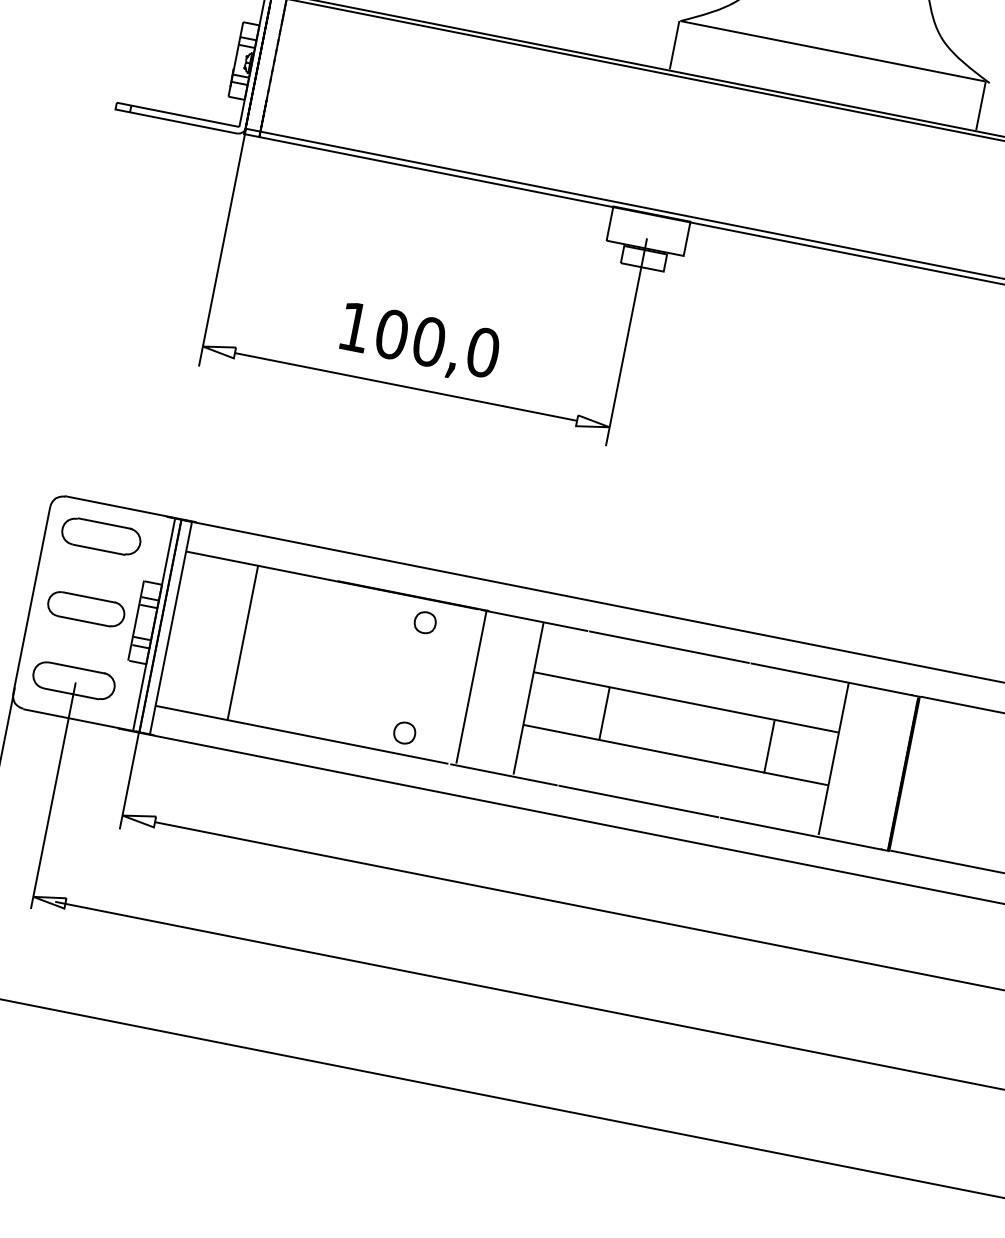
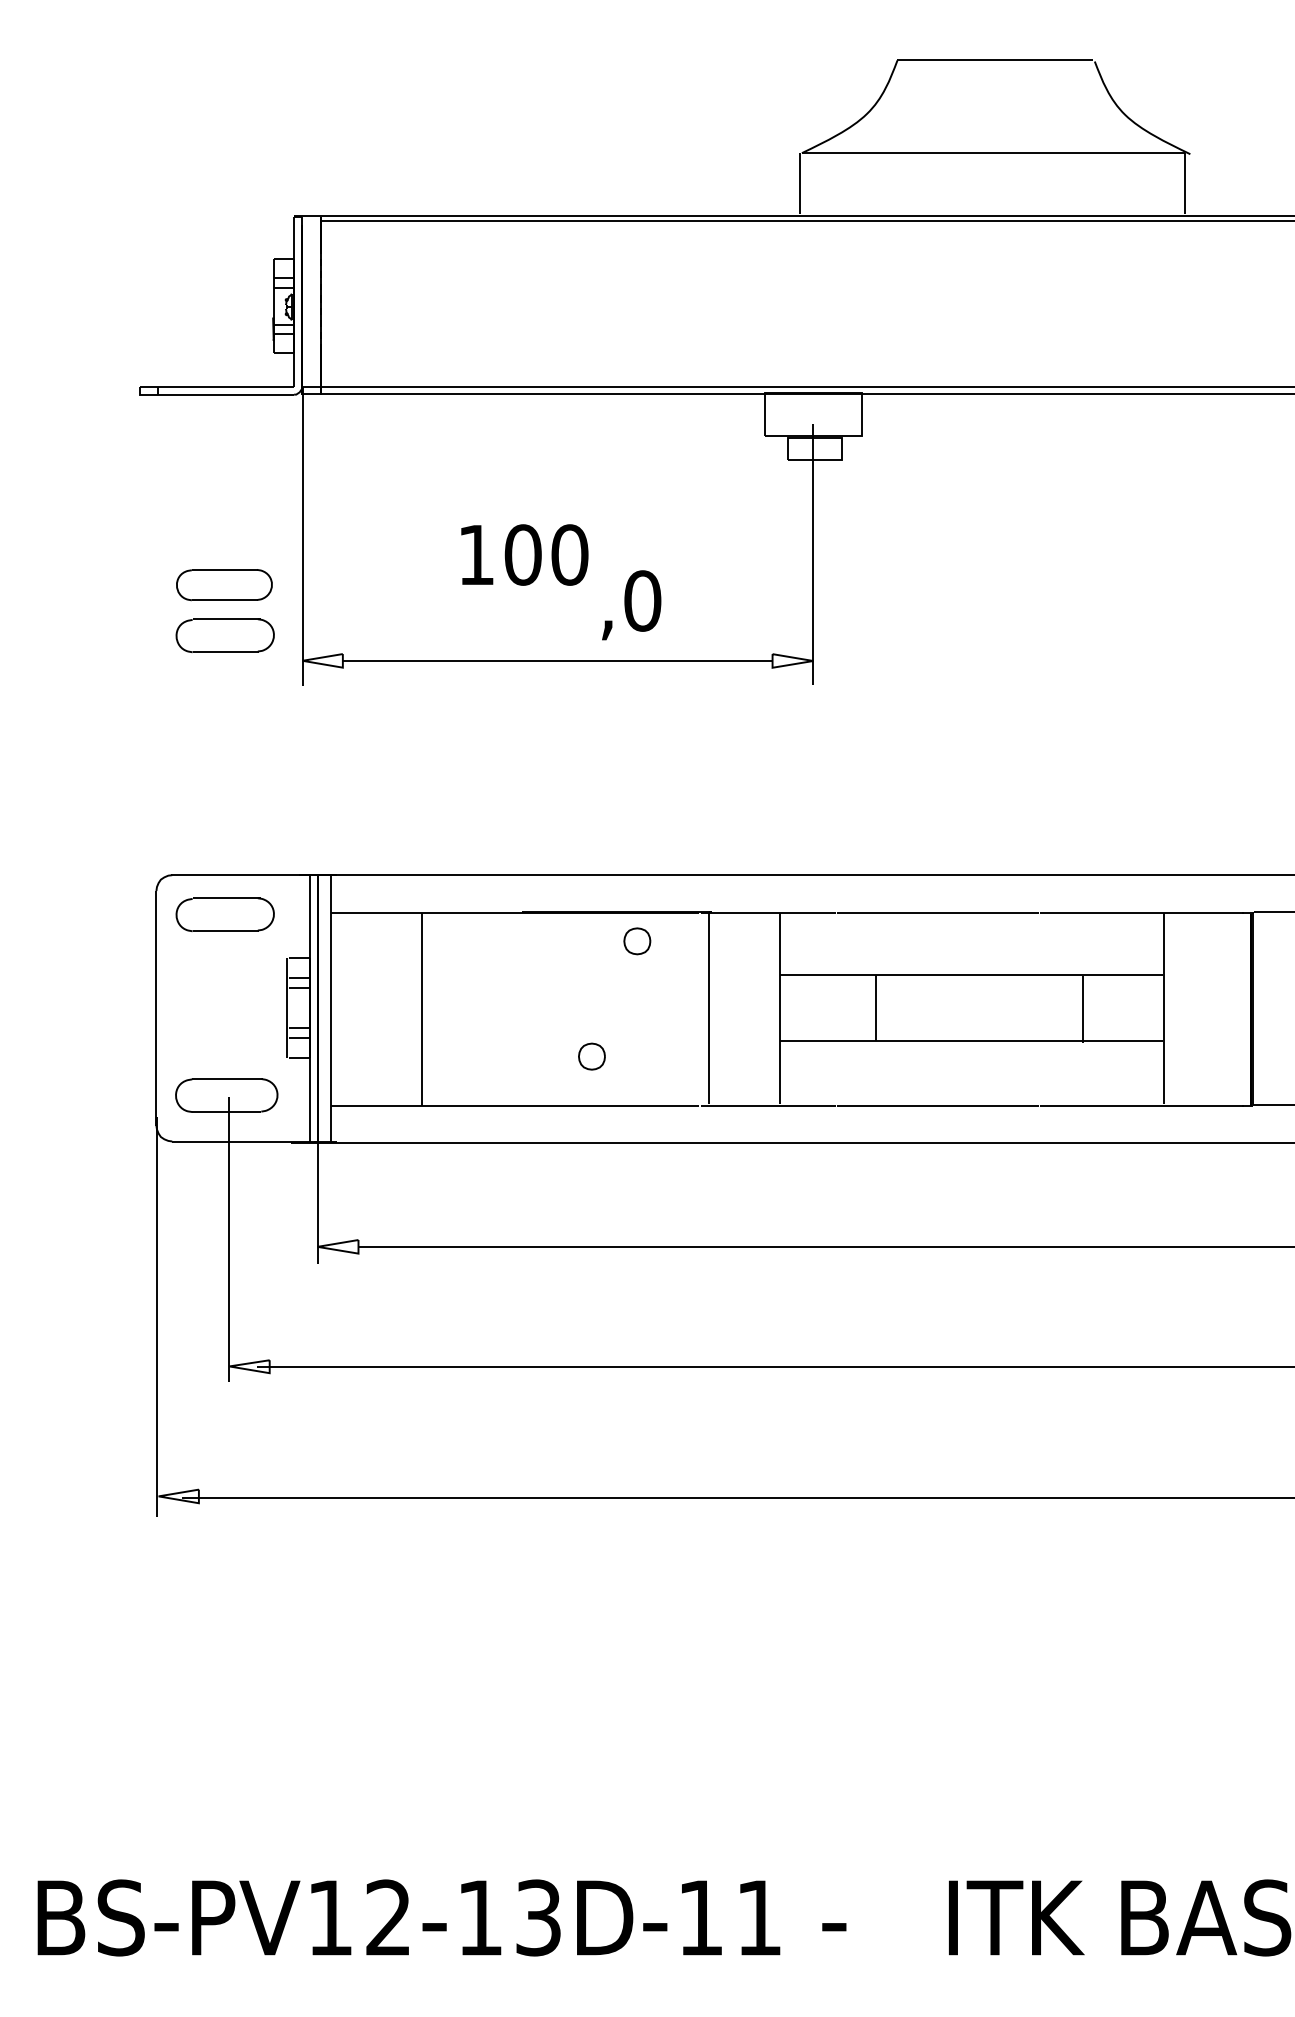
part: (144, 314) -> (224, 635), added
text: (393, 334) -> (524, 554), moved
part: (86, 609) -> (224, 585), moved
part: (404, 732) -> (591, 1056), moved

